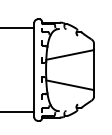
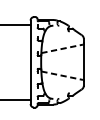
line: (69, 55) -> (62, 49), solid -> dashed
line: (69, 85) -> (62, 76), solid -> dashed

